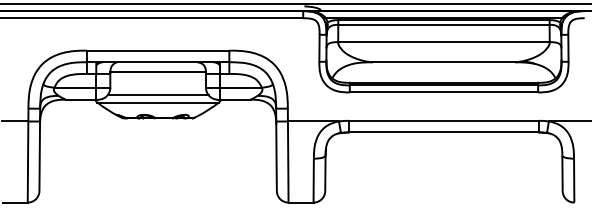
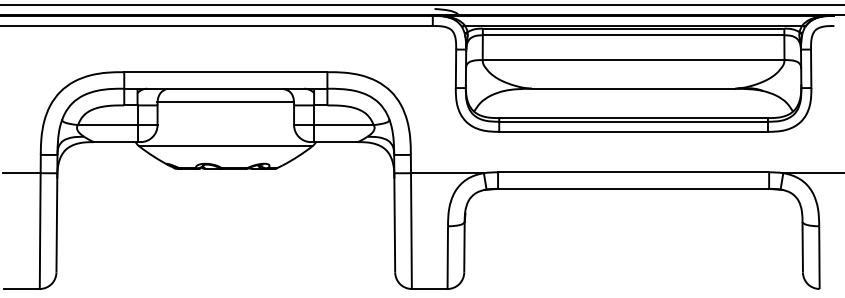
line: (157, 95) -> (225, 135), removed

